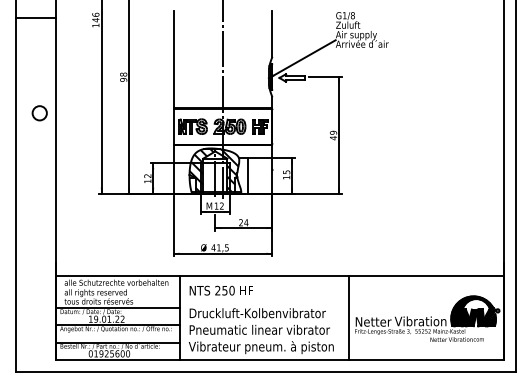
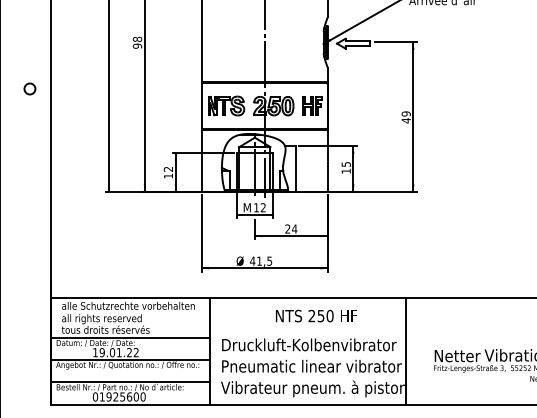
circle: (39, 113) -> (29, 89), size x0.6
hatch: (213, 170) -> (252, 162), removed
text: (220, 290) -> (315, 315), moved
line: (349, 317) -> (406, 350), moved

